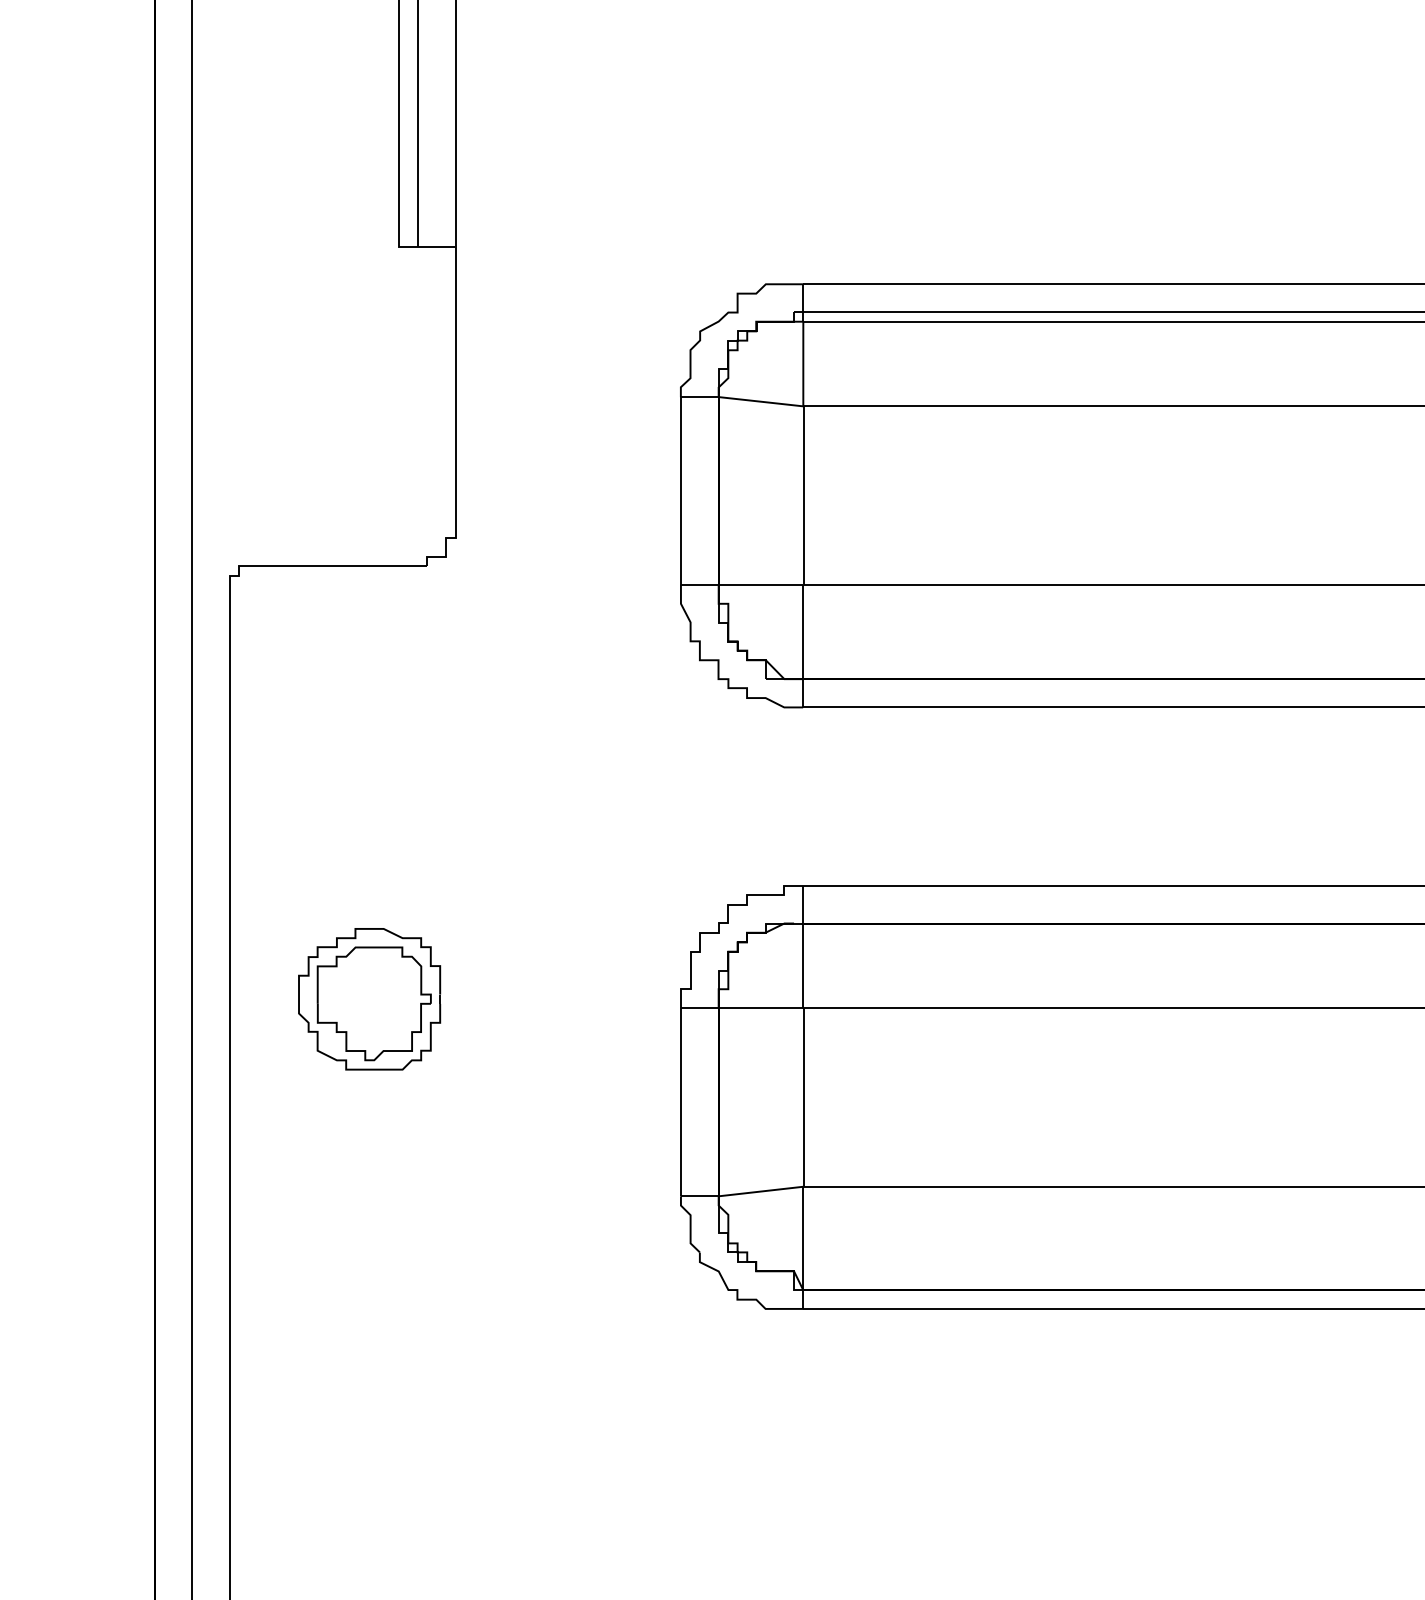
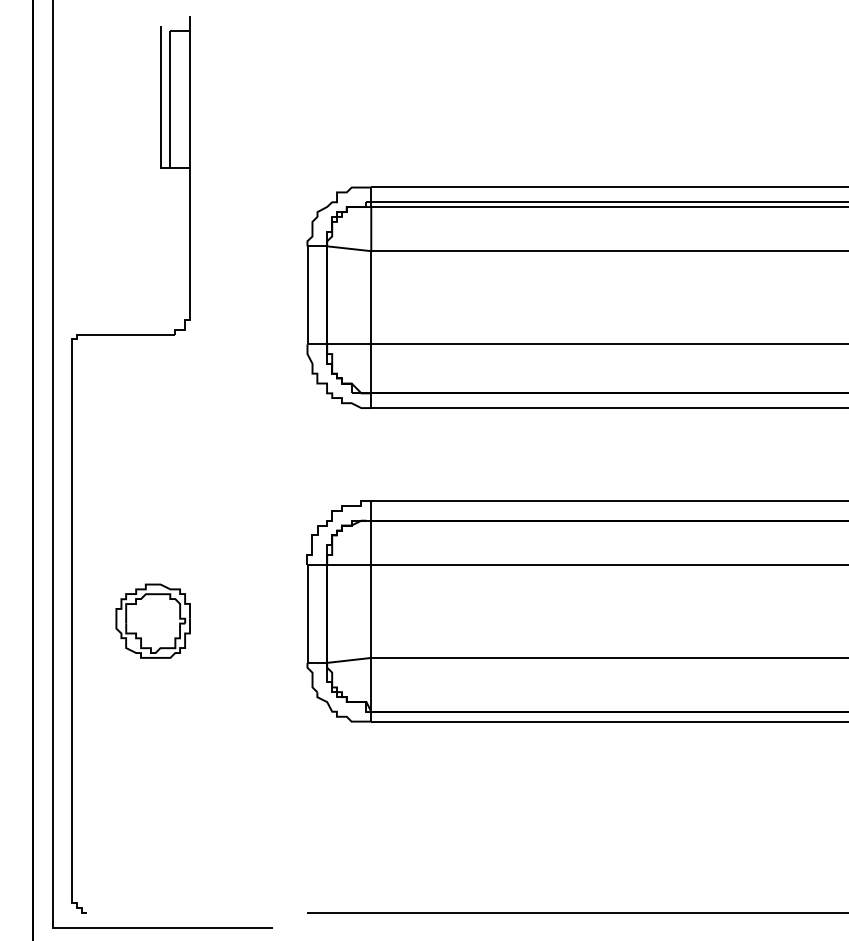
part: (368, 997) -> (152, 620), moved

